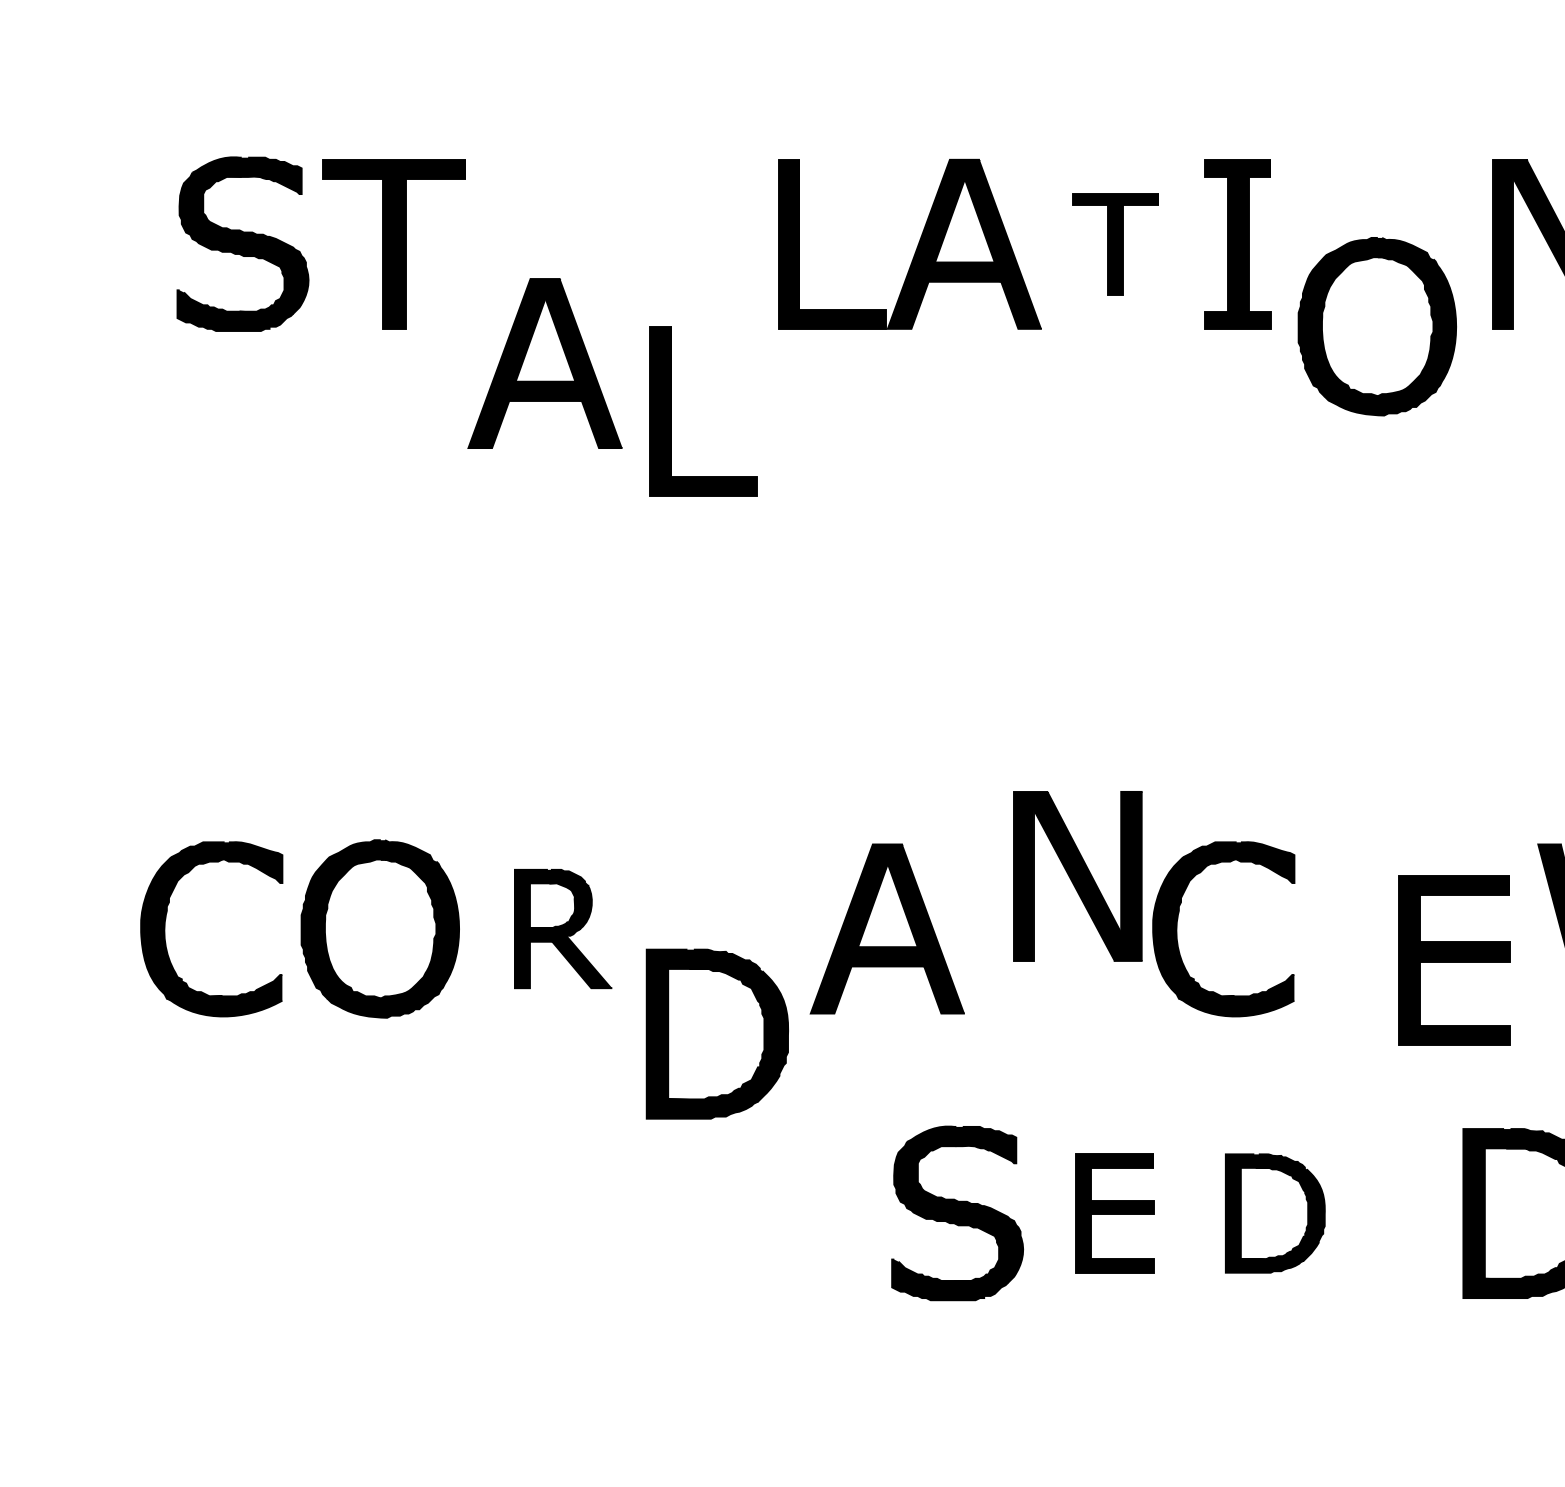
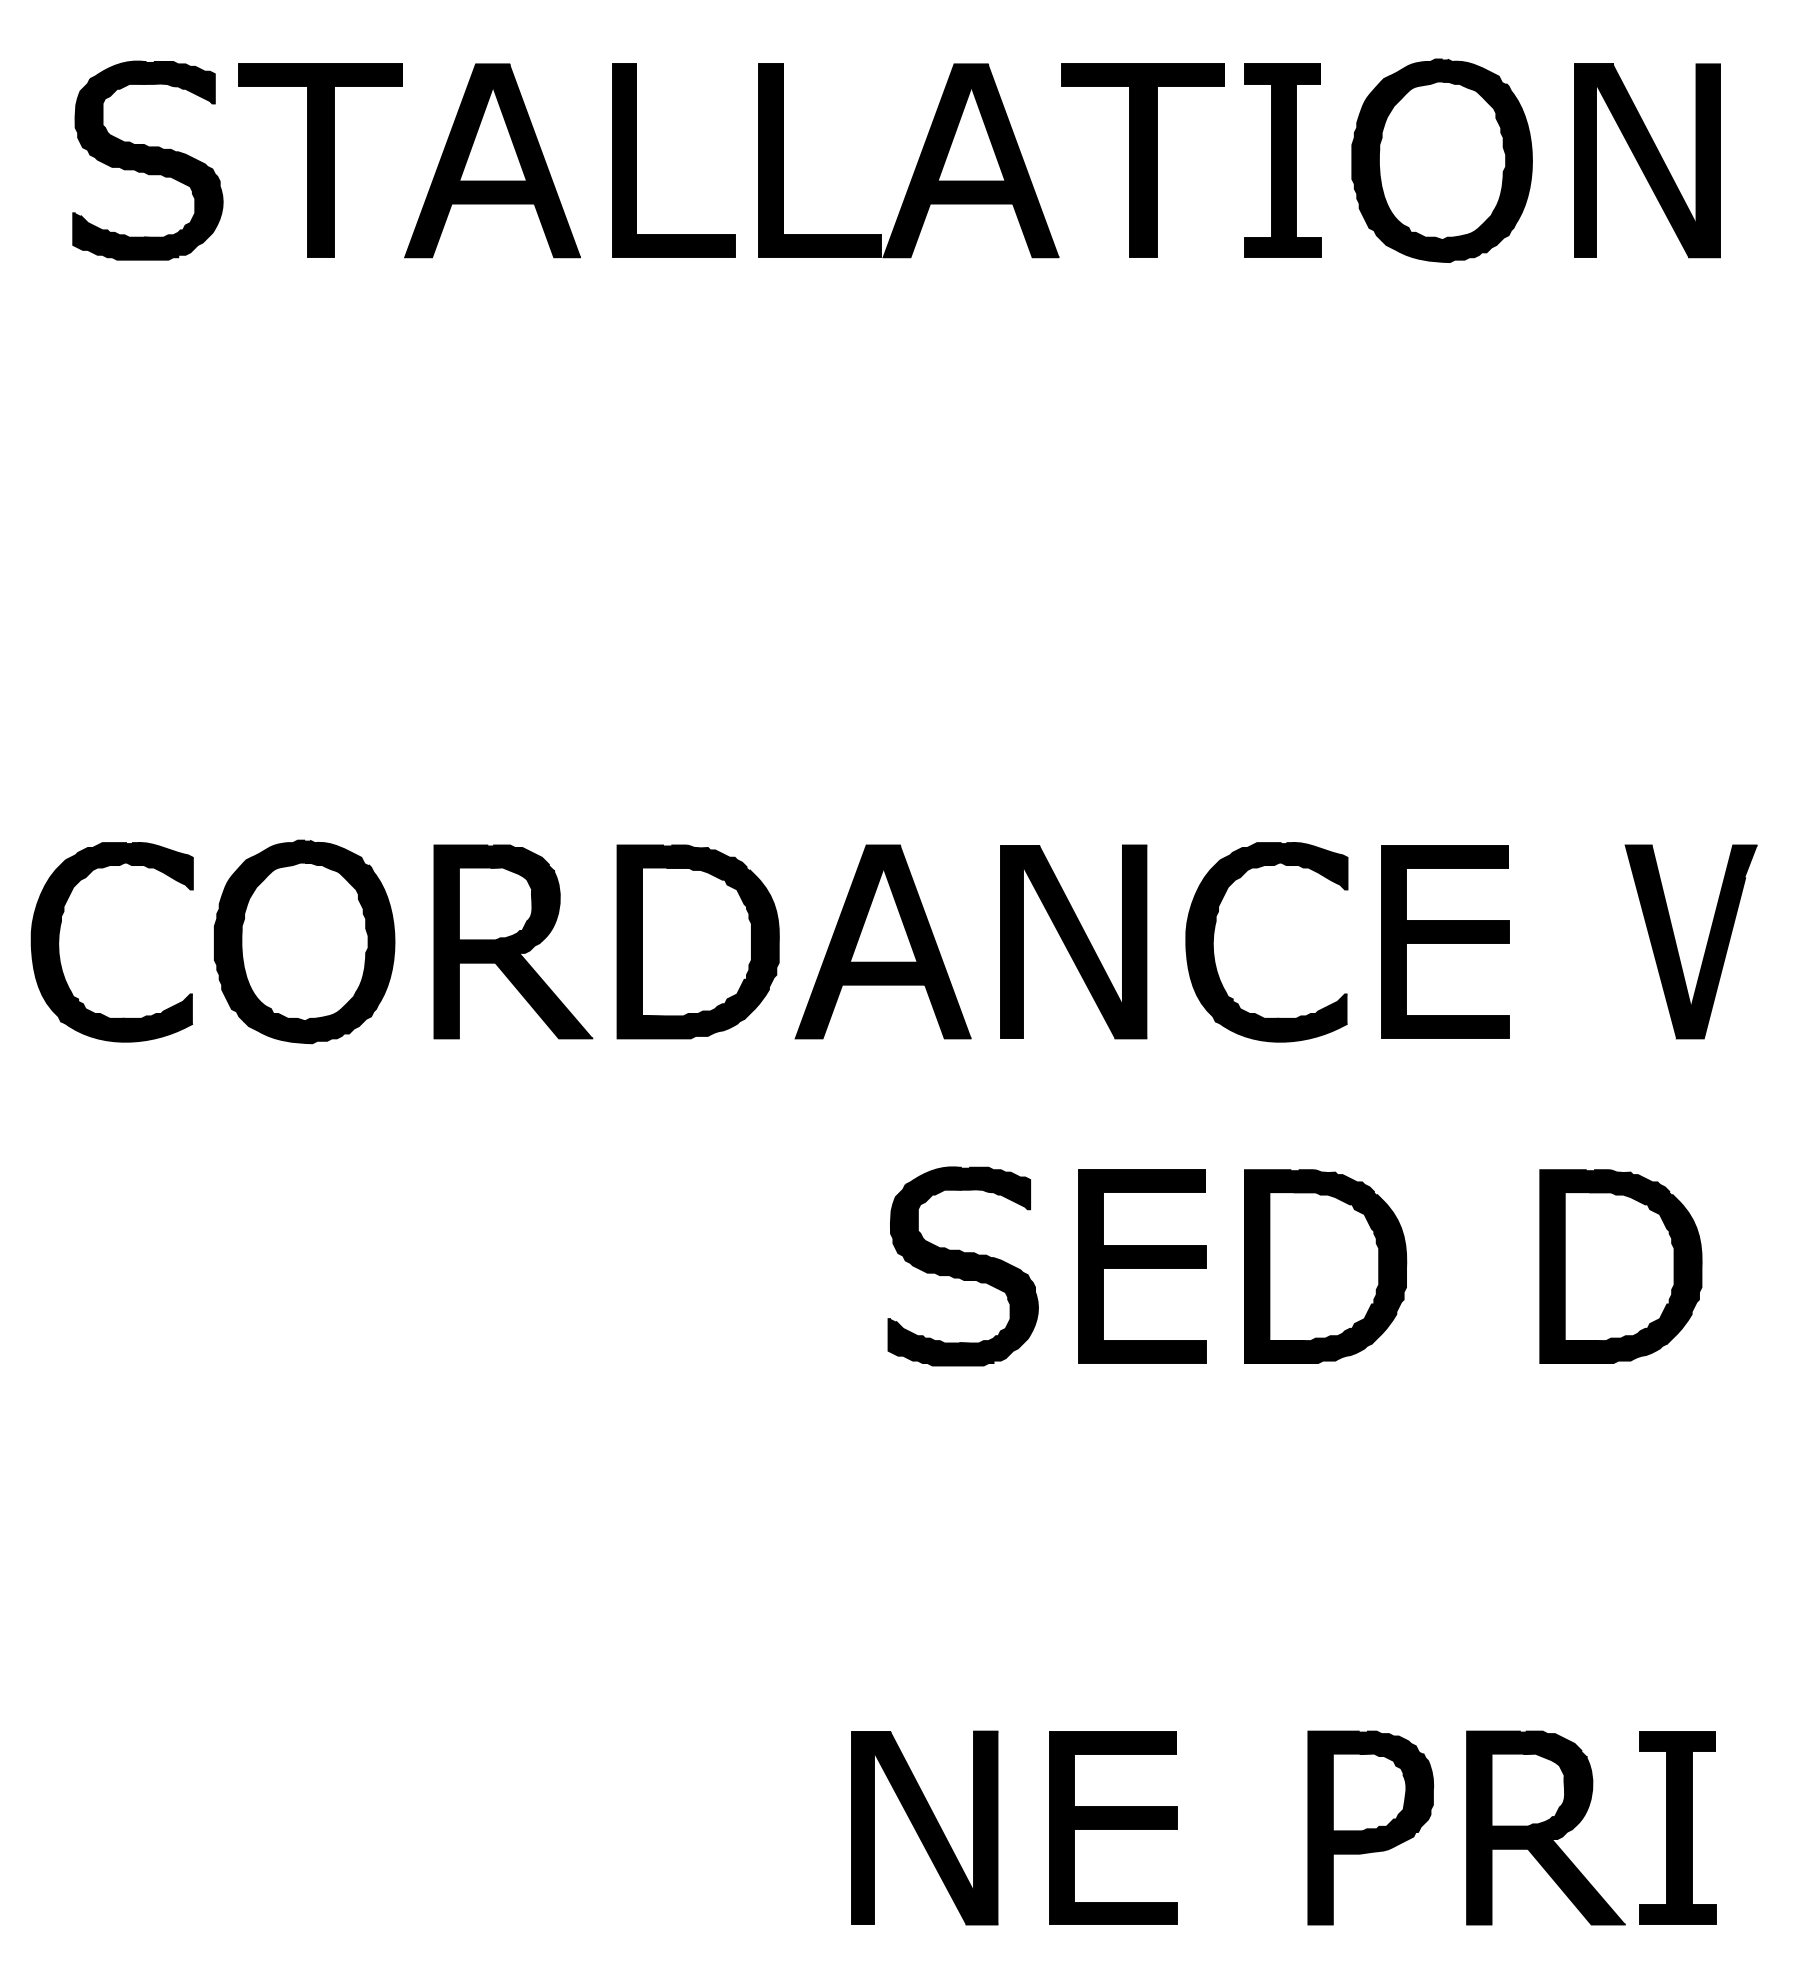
part: (1114, 244) -> (1142, 160), size x1.67
part: (1376, 326) -> (1441, 160), moved
part: (545, 363) -> (492, 160), moved
part: (671, 411) -> (636, 160), moved
part: (1077, 876) -> (1073, 941), moved
part: (563, 928) -> (513, 941), size x1.43
part: (1454, 960) -> (1445, 941), moved
part: (716, 1033) -> (697, 941), moved
part: (1114, 1213) -> (1142, 1266), size x1.43
part: (1275, 1213) -> (1325, 1266), size x1.43

